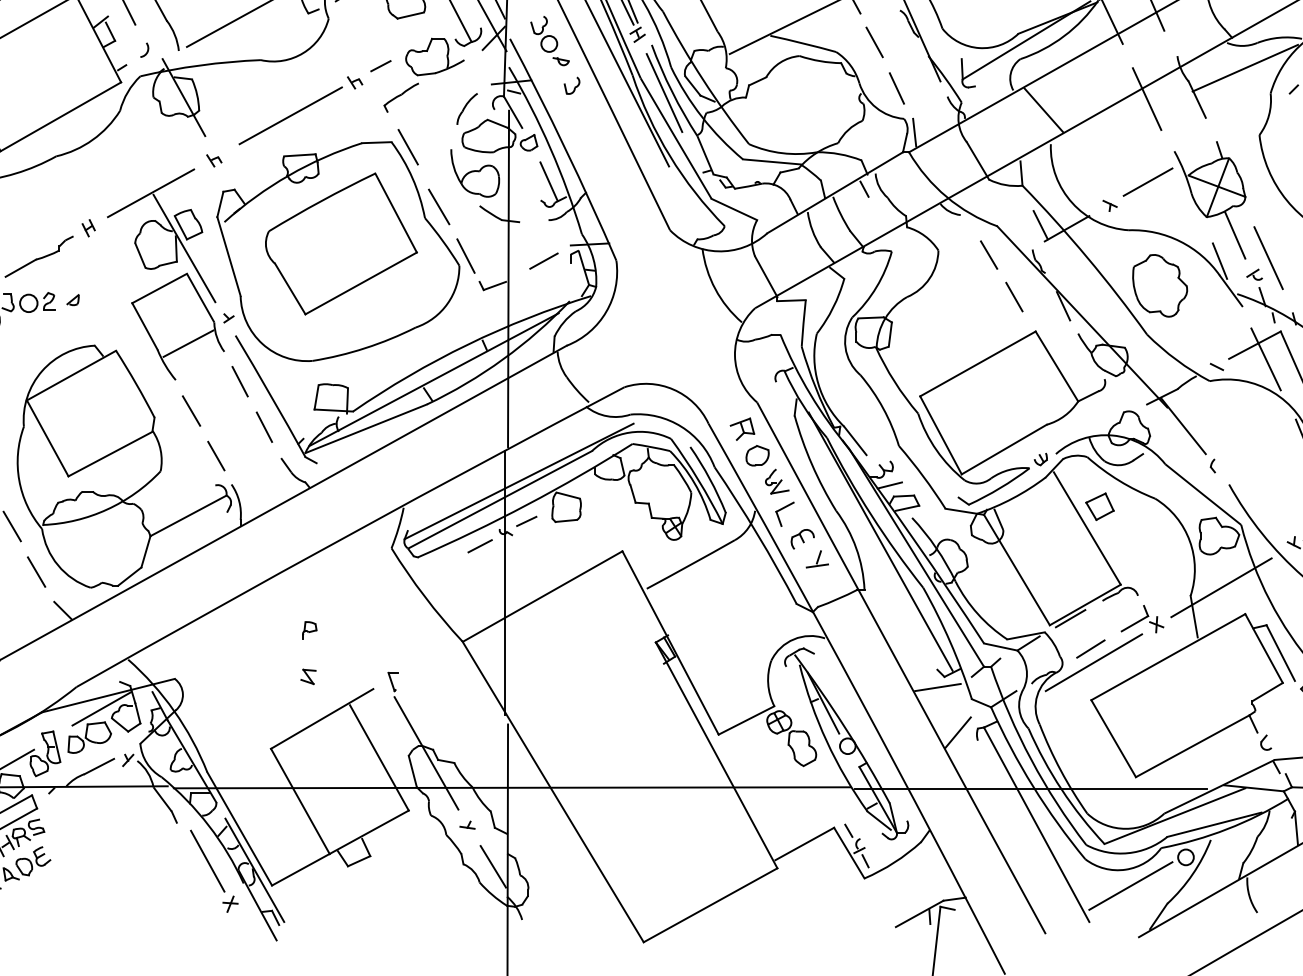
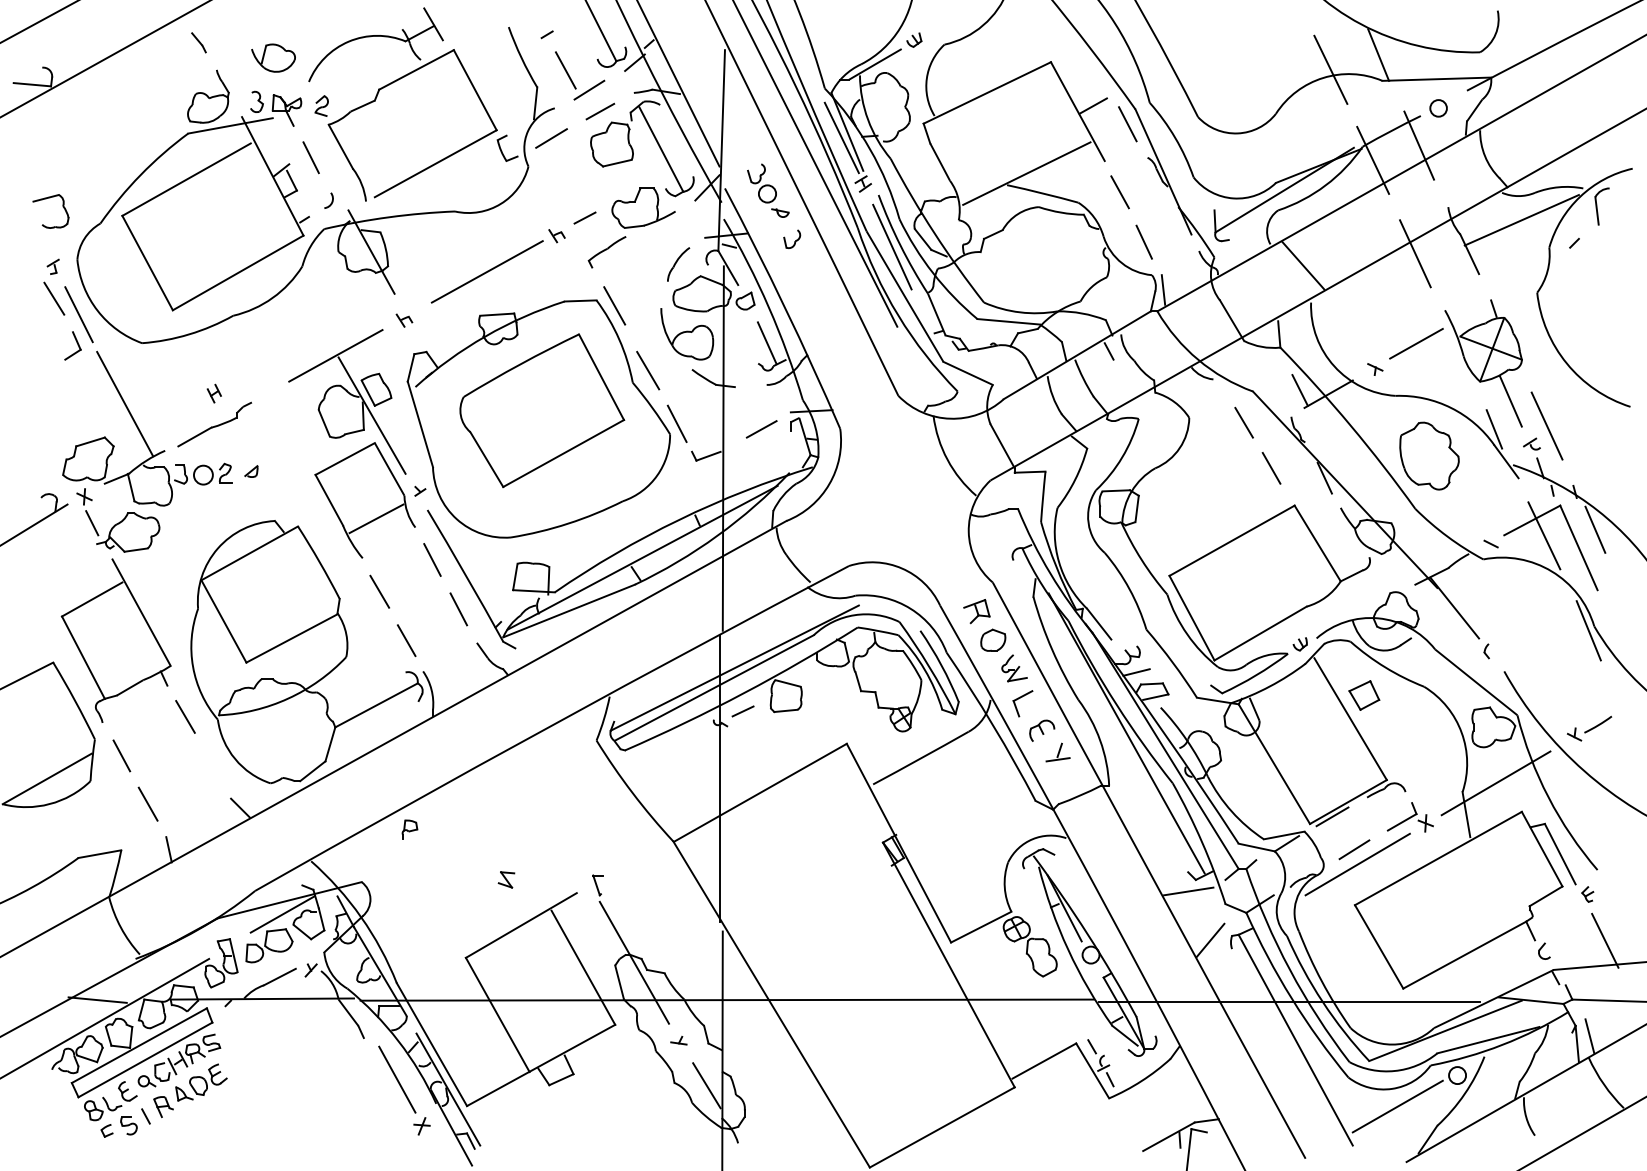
part: (87, 228) -> (213, 393), moved
line: (480, 545) -> (692, 737), removed
line: (36, 572) -> (211, 766), removed
part: (309, 630) -> (409, 829), moved

